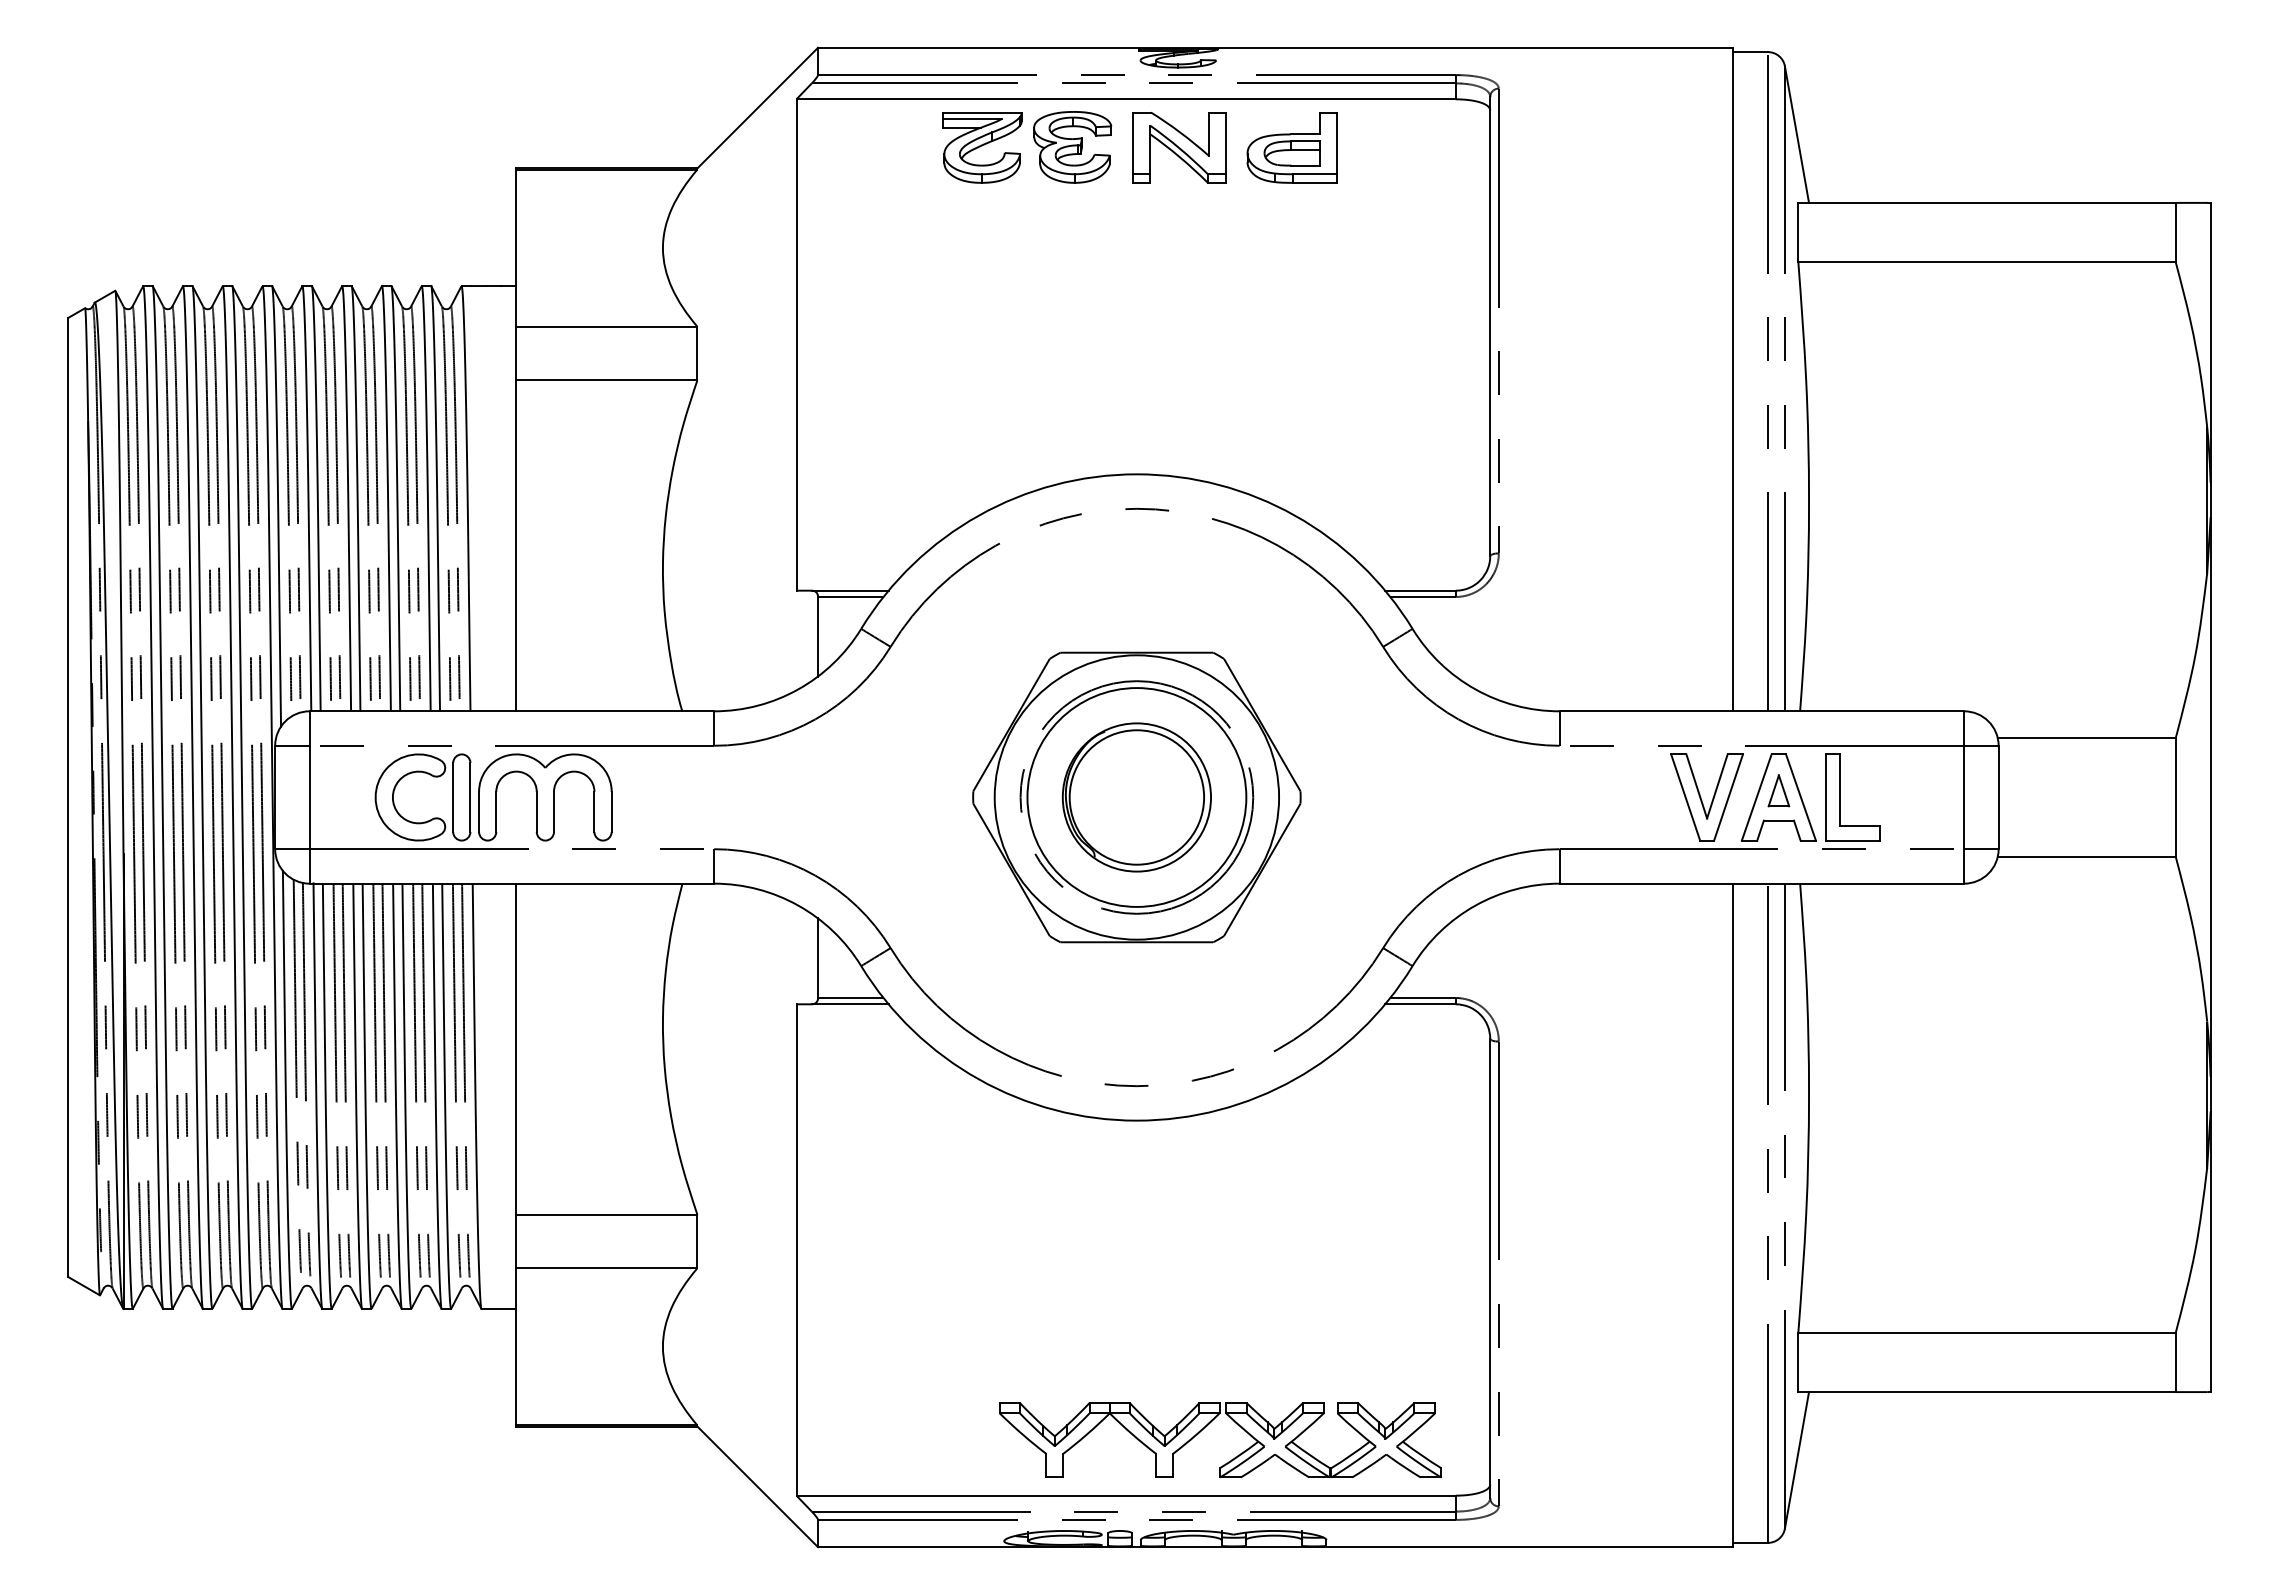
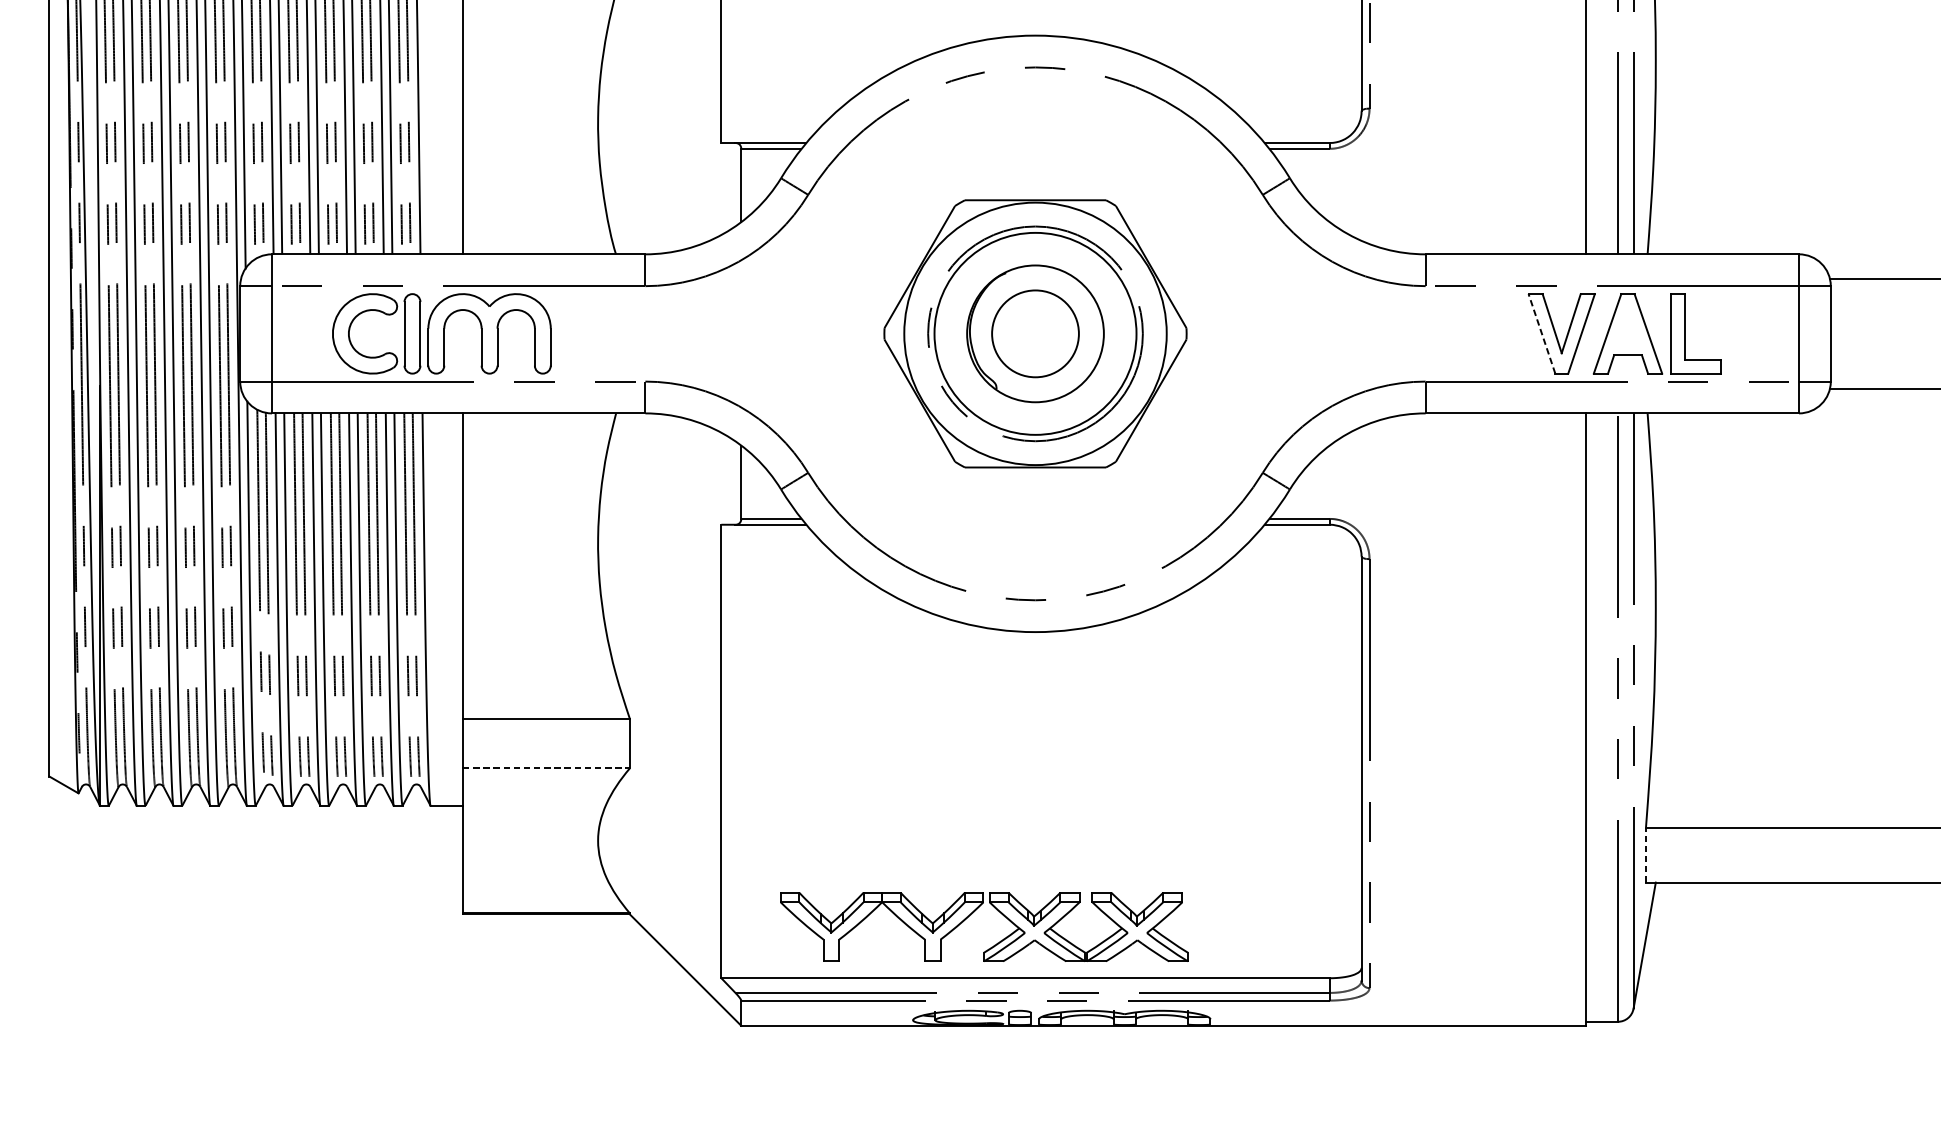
part: (1778, 790) -> (1627, 327), removed
circle: (1136, 797) -> (1035, 333), size x0.7
line: (1685, 797) -> (1541, 333), solid -> dashed
line: (607, 1268) -> (546, 768), solid -> dashed
line: (1798, 1362) -> (1646, 855), solid -> dashed
part: (1207, 1426) -> (972, 914), moved

